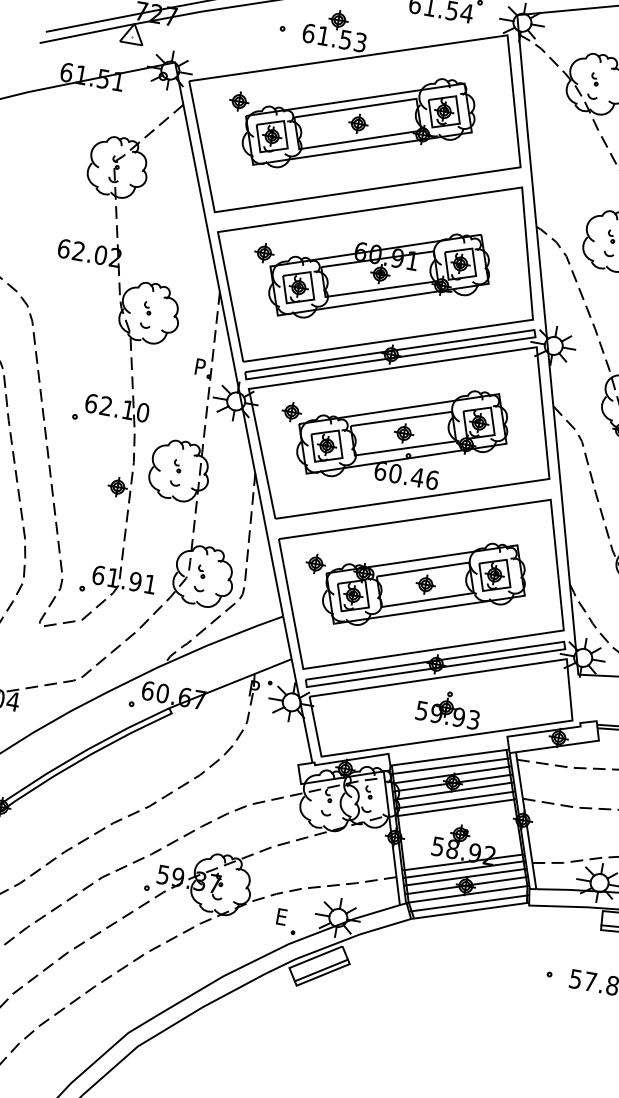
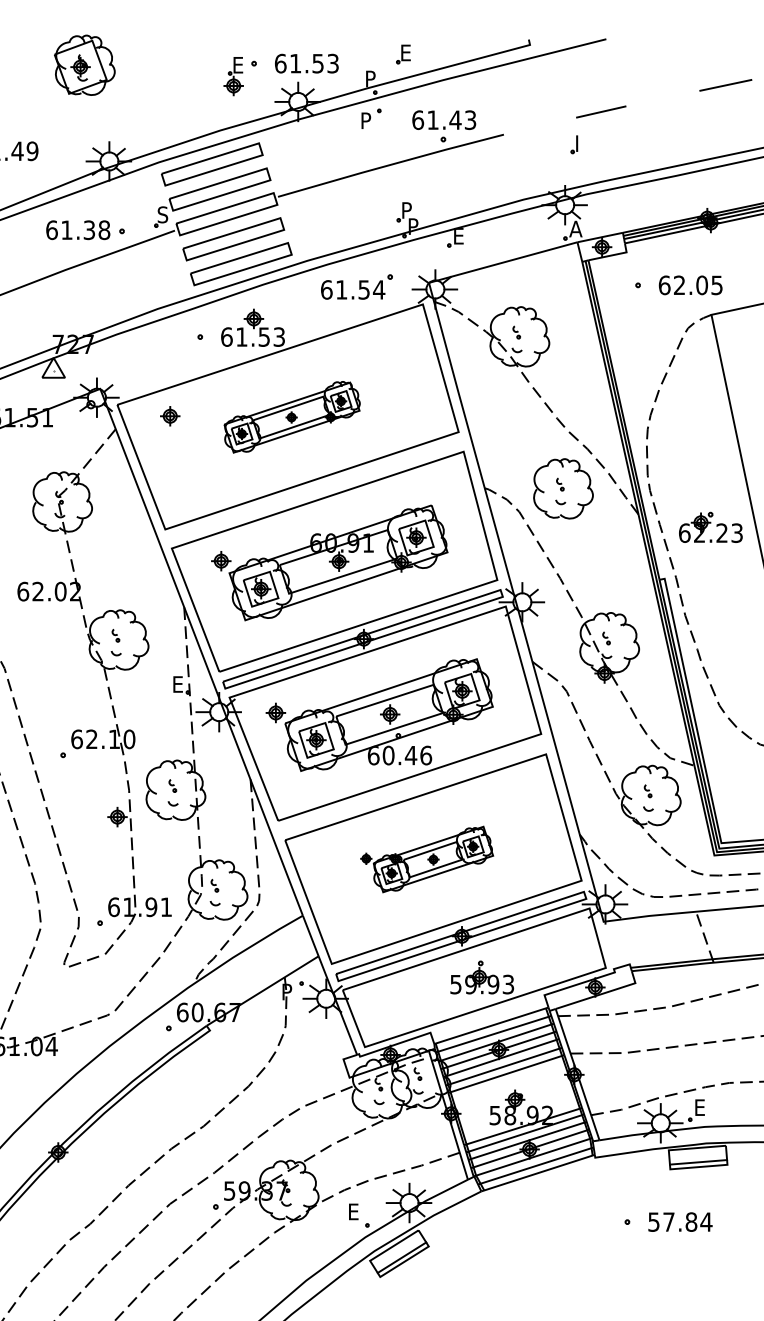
part: (358, 123) -> (291, 417), size x0.6
text: (200, 367) -> (178, 684), P -> E
part: (414, 582) -> (426, 859), size x0.6

